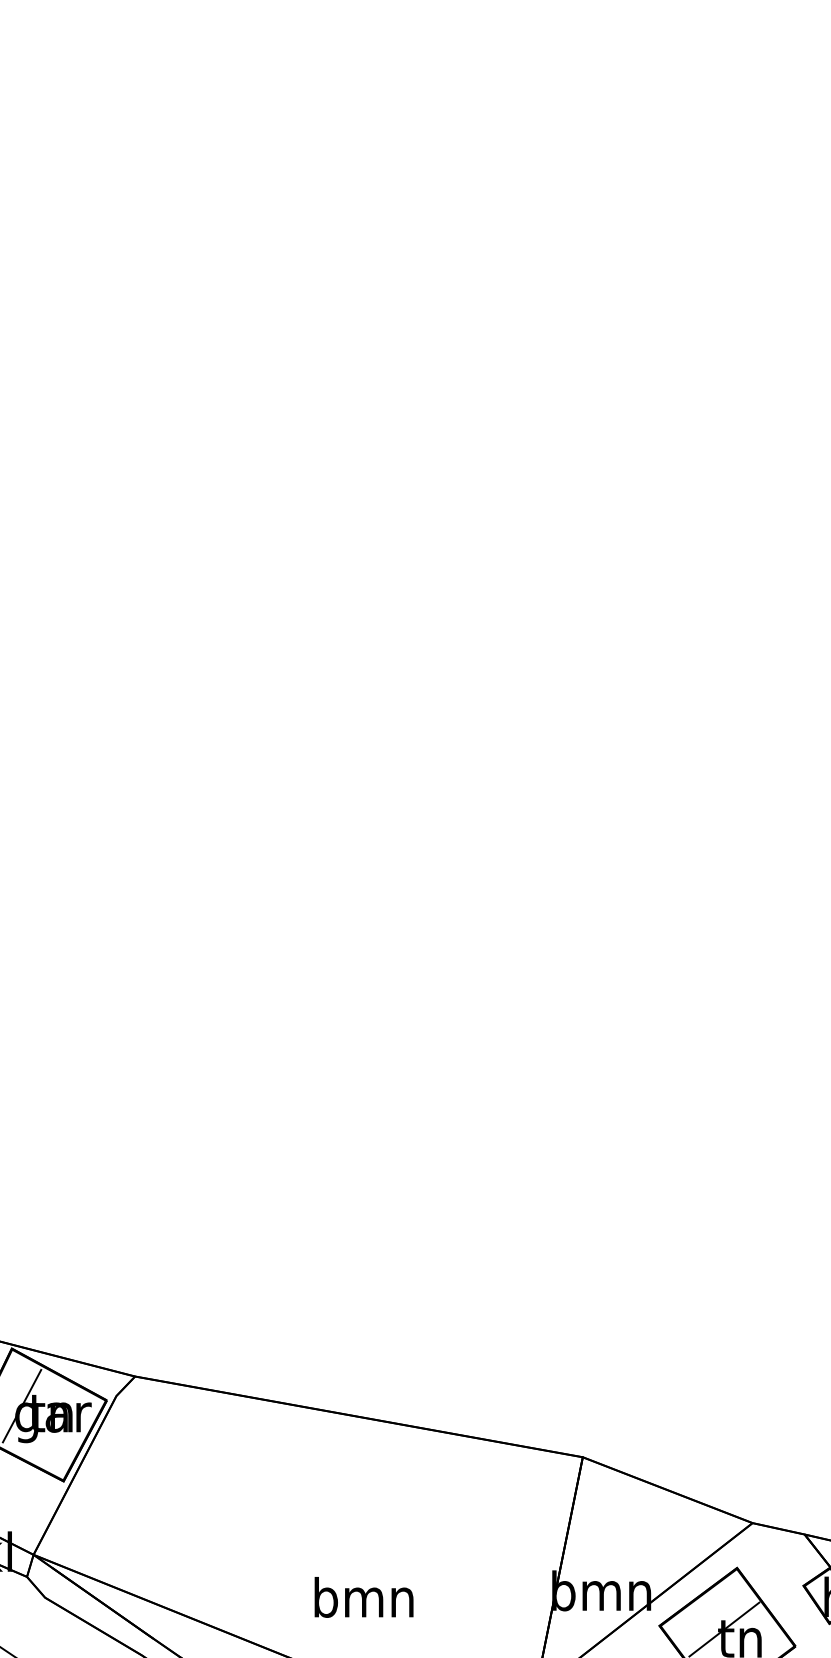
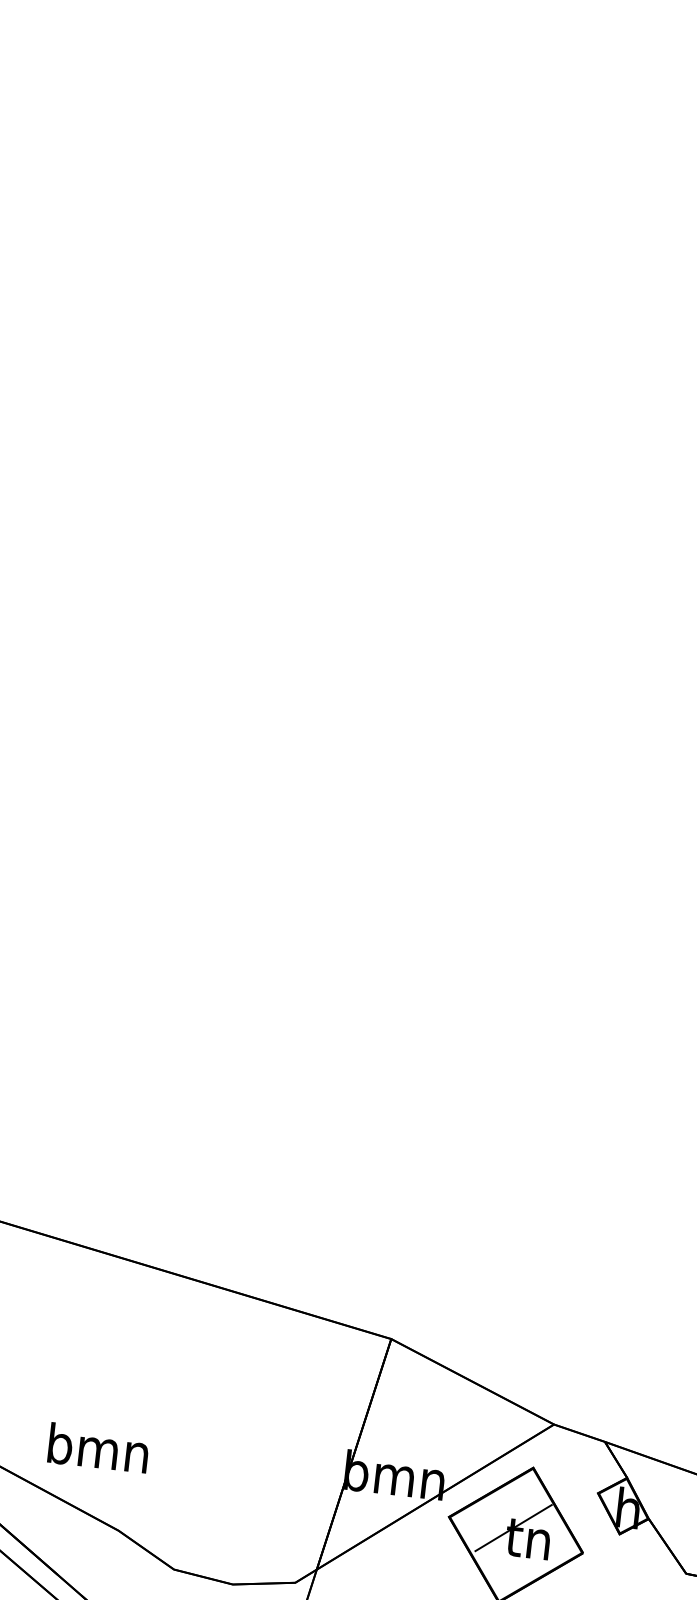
text: (363, 1597) -> (98, 1448), moved

